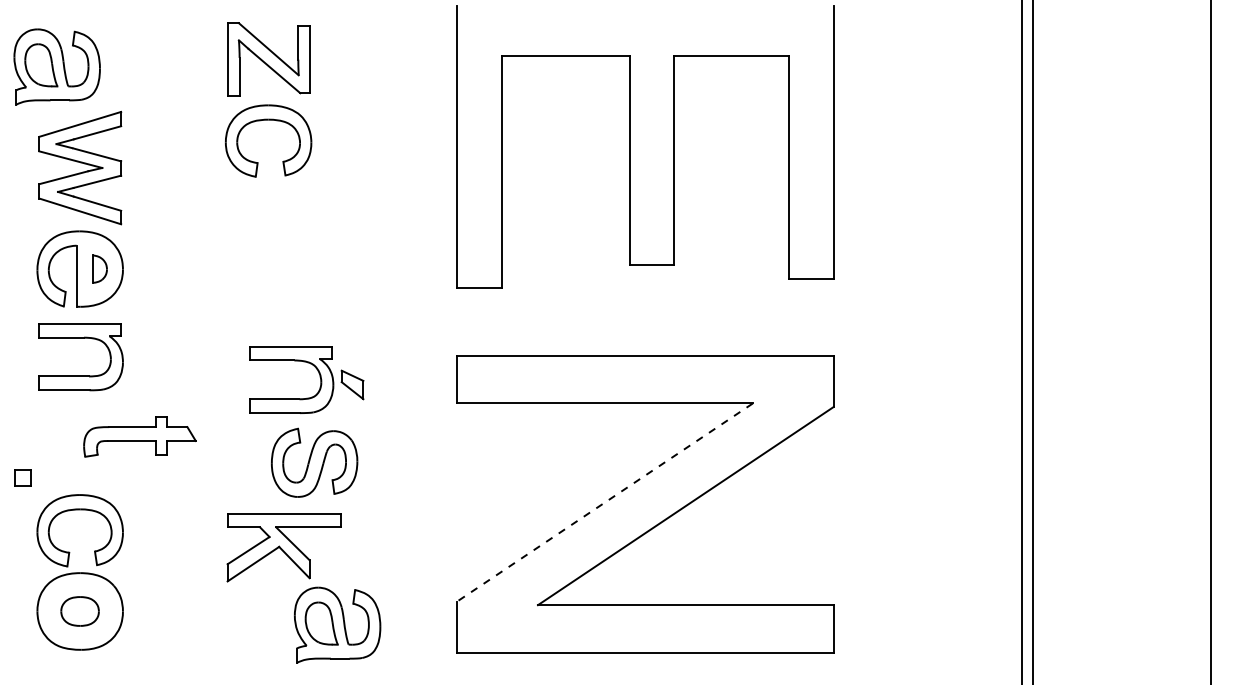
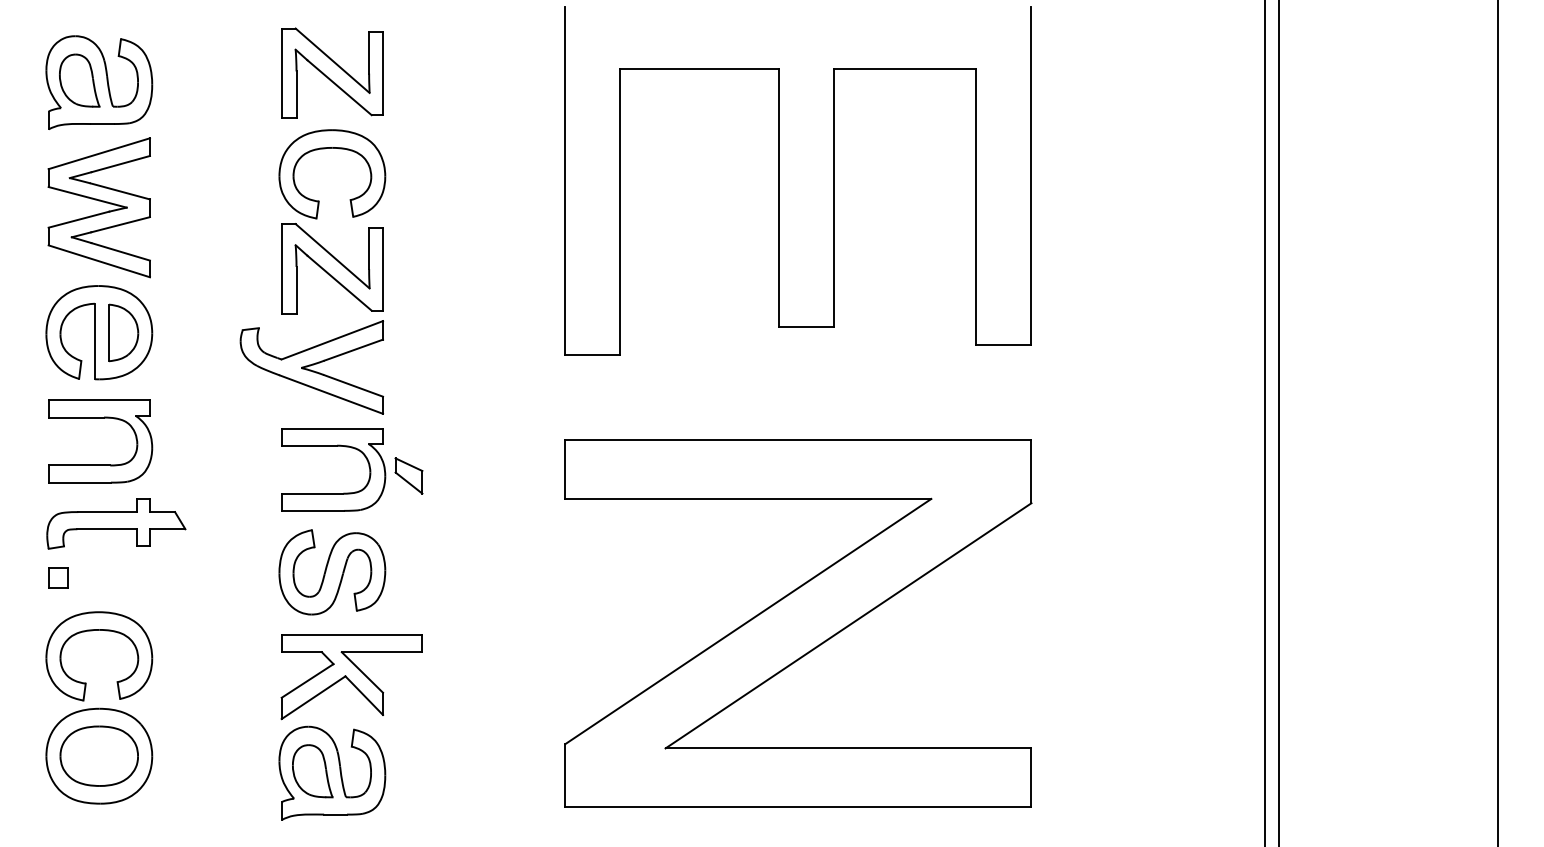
part: (56, 66) -> (98, 82), moved
part: (240, 254) -> (297, 314), added
part: (99, 268) -> (123, 331), size x1.67
part: (319, 377) -> (368, 466), moved
part: (139, 436) -> (115, 523), moved
part: (314, 462) -> (332, 571), moved
part: (22, 477) -> (57, 576), moved
line: (604, 502) -> (747, 621), dashed -> solid
part: (79, 611) -> (98, 756), size x1.67
part: (337, 624) -> (332, 772), moved

